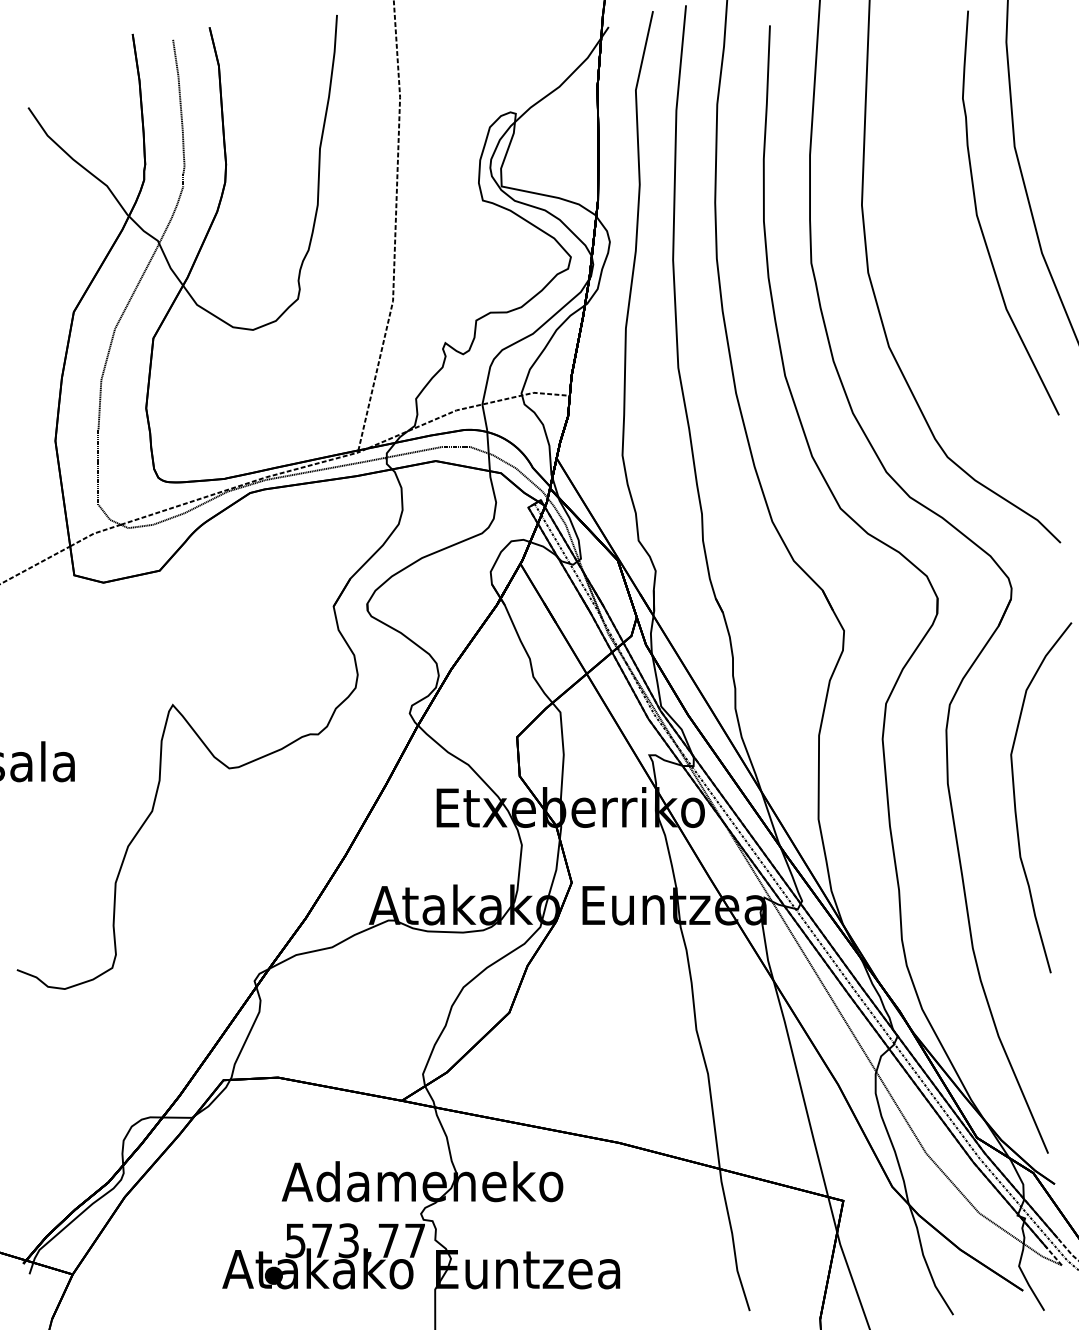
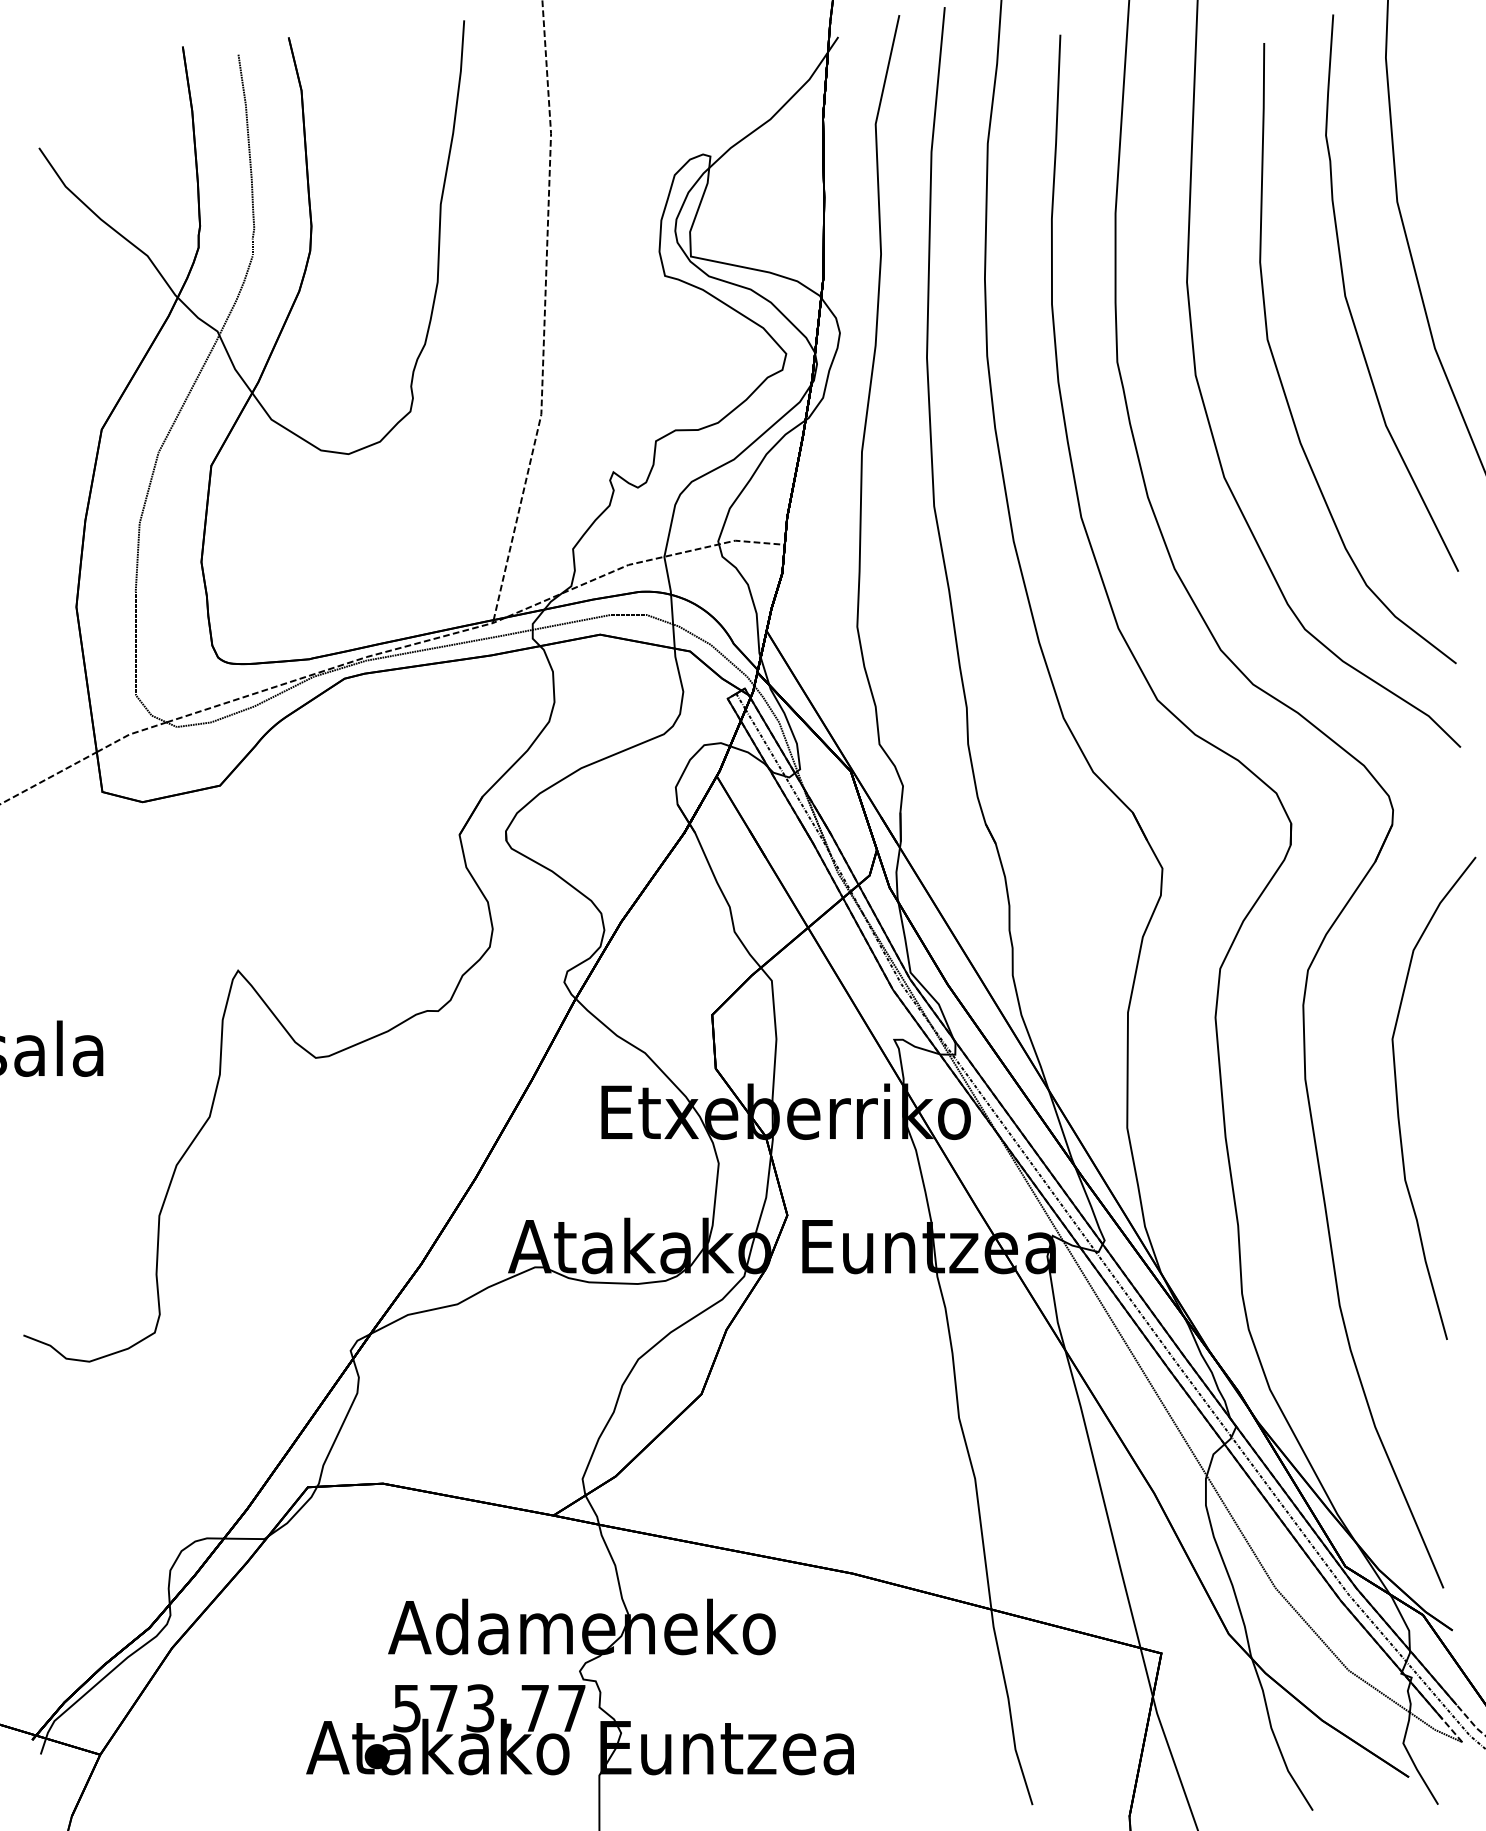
part: (930, 274) -> (1281, 377), added

